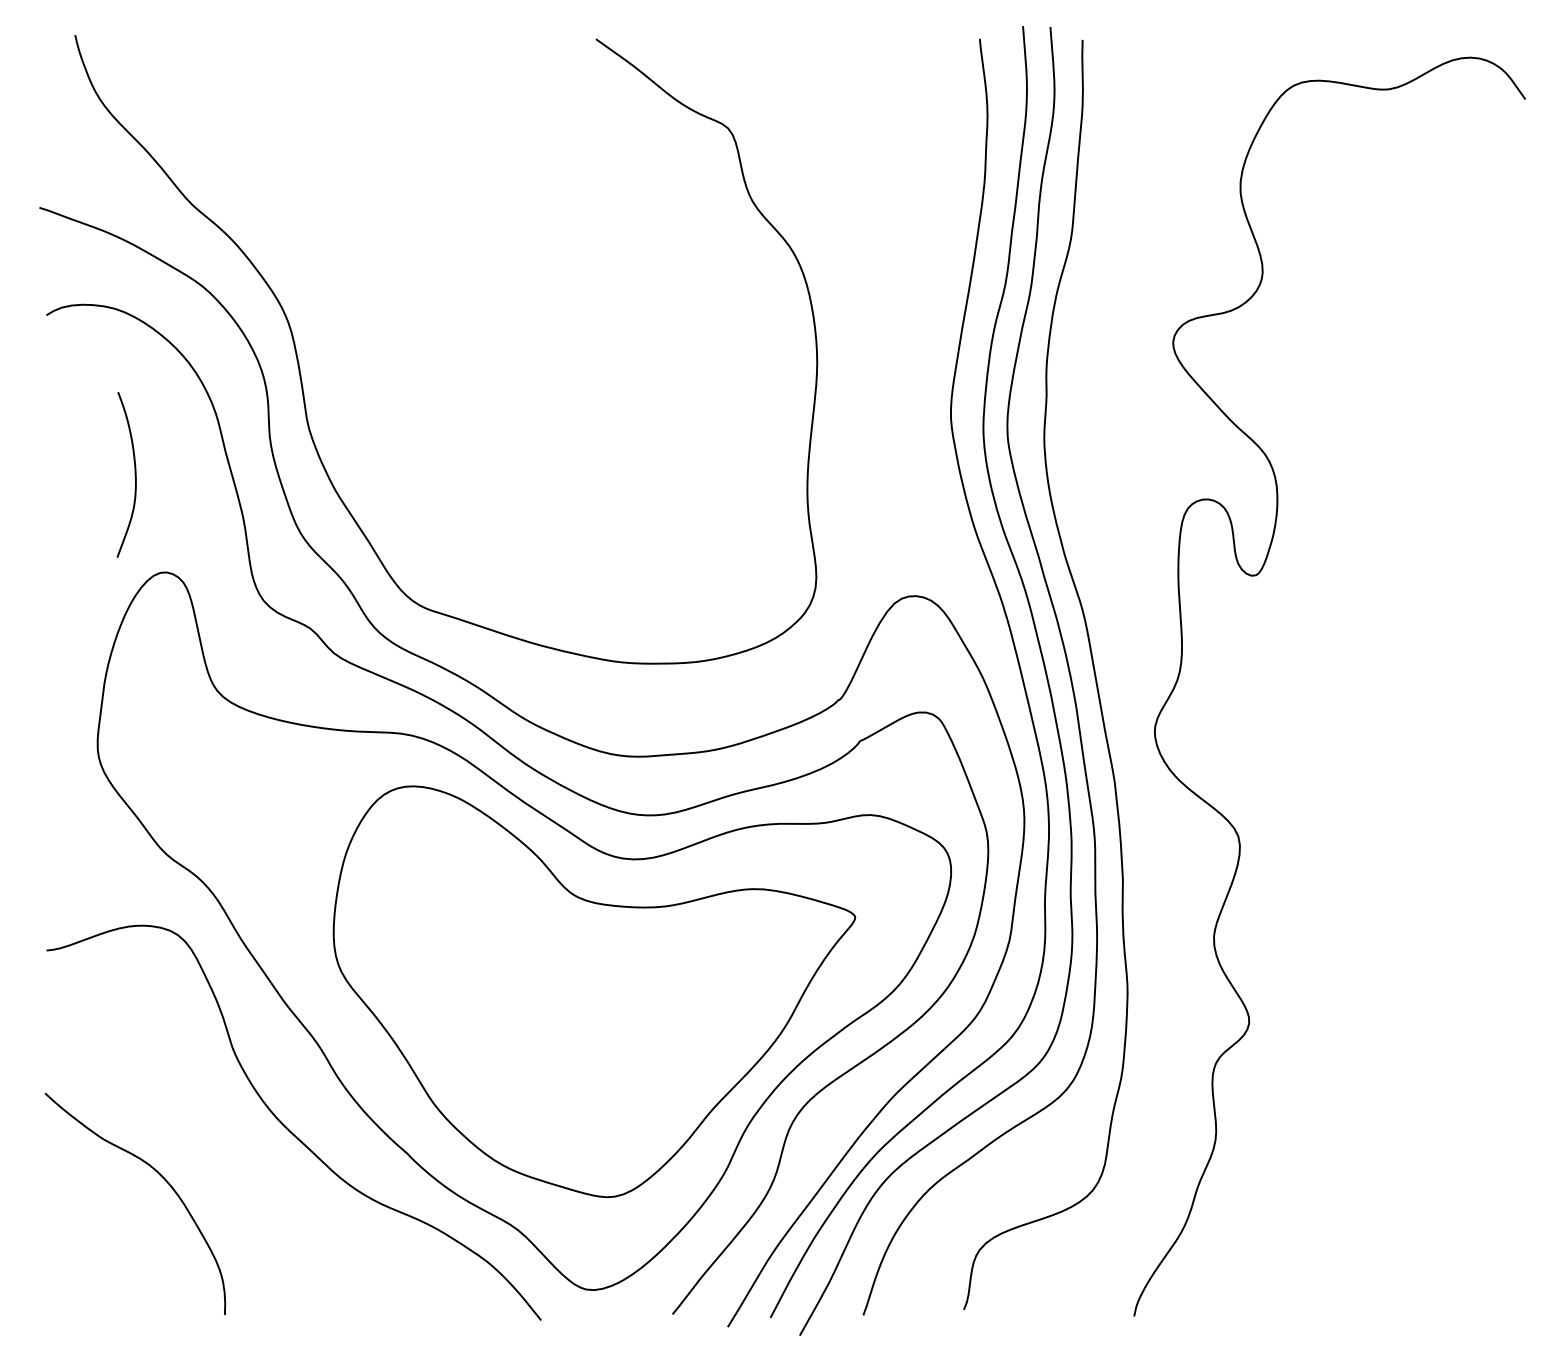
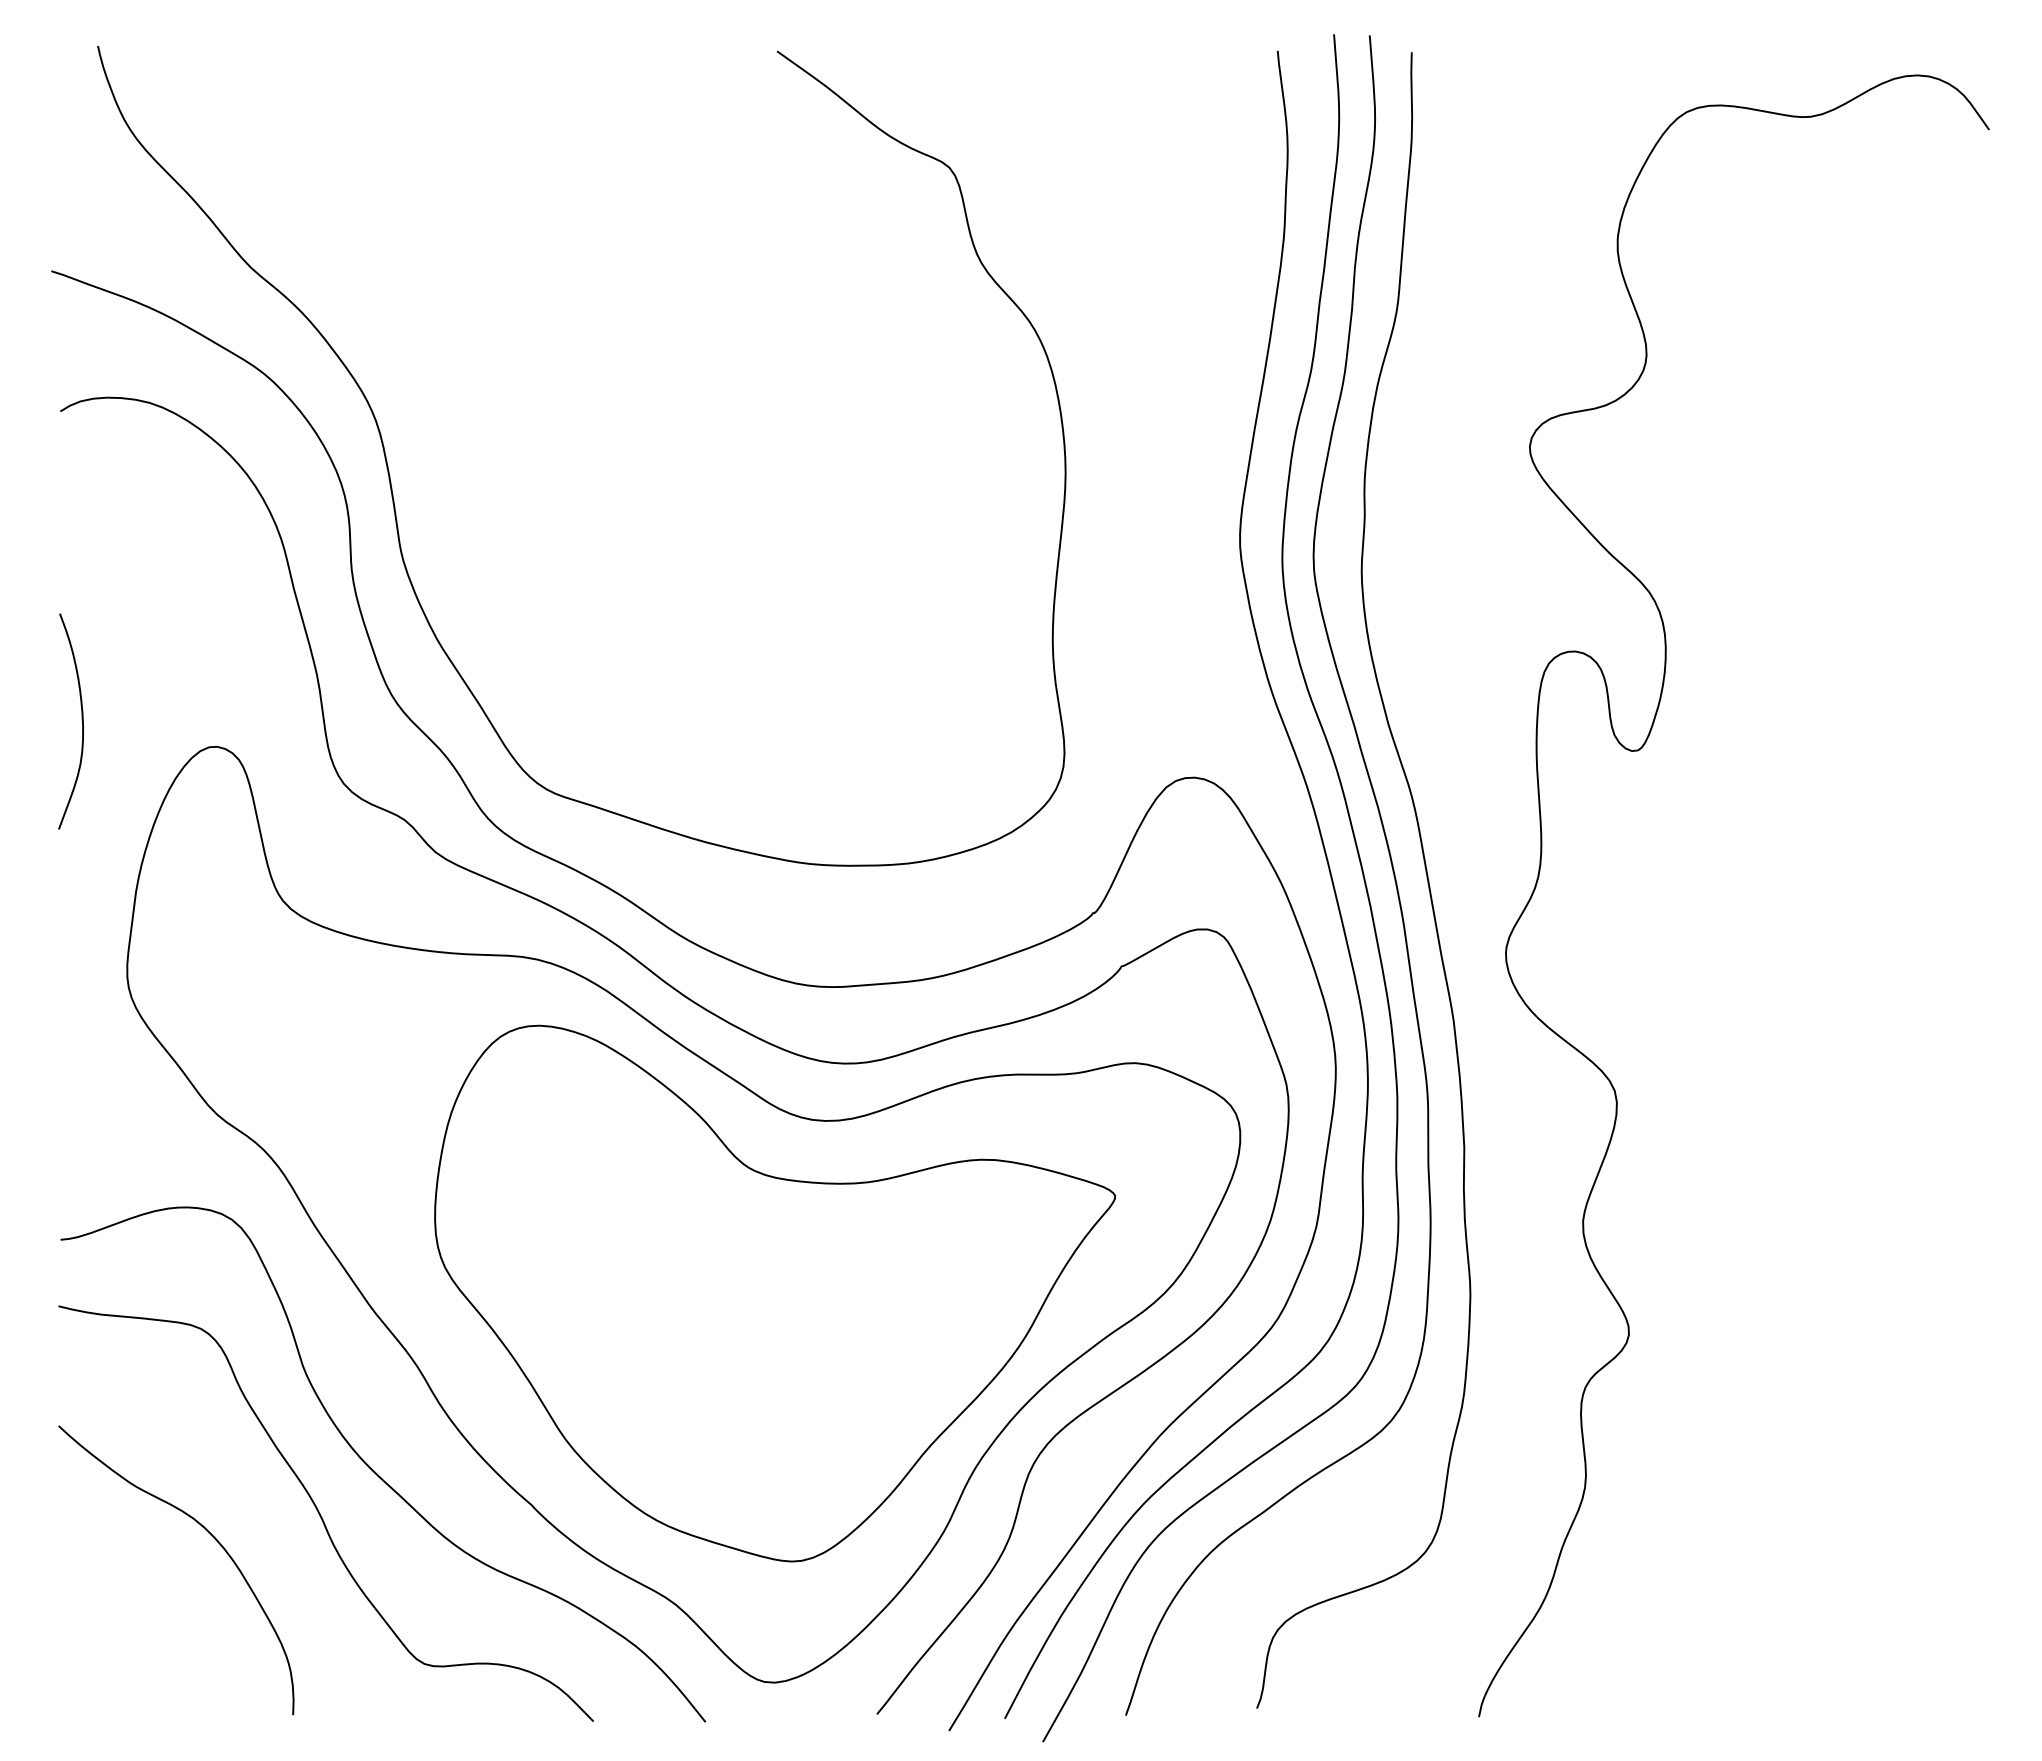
curve: (134, 474) -> (81, 720), moved
curve: (246, 1161) -> (321, 1515), added

